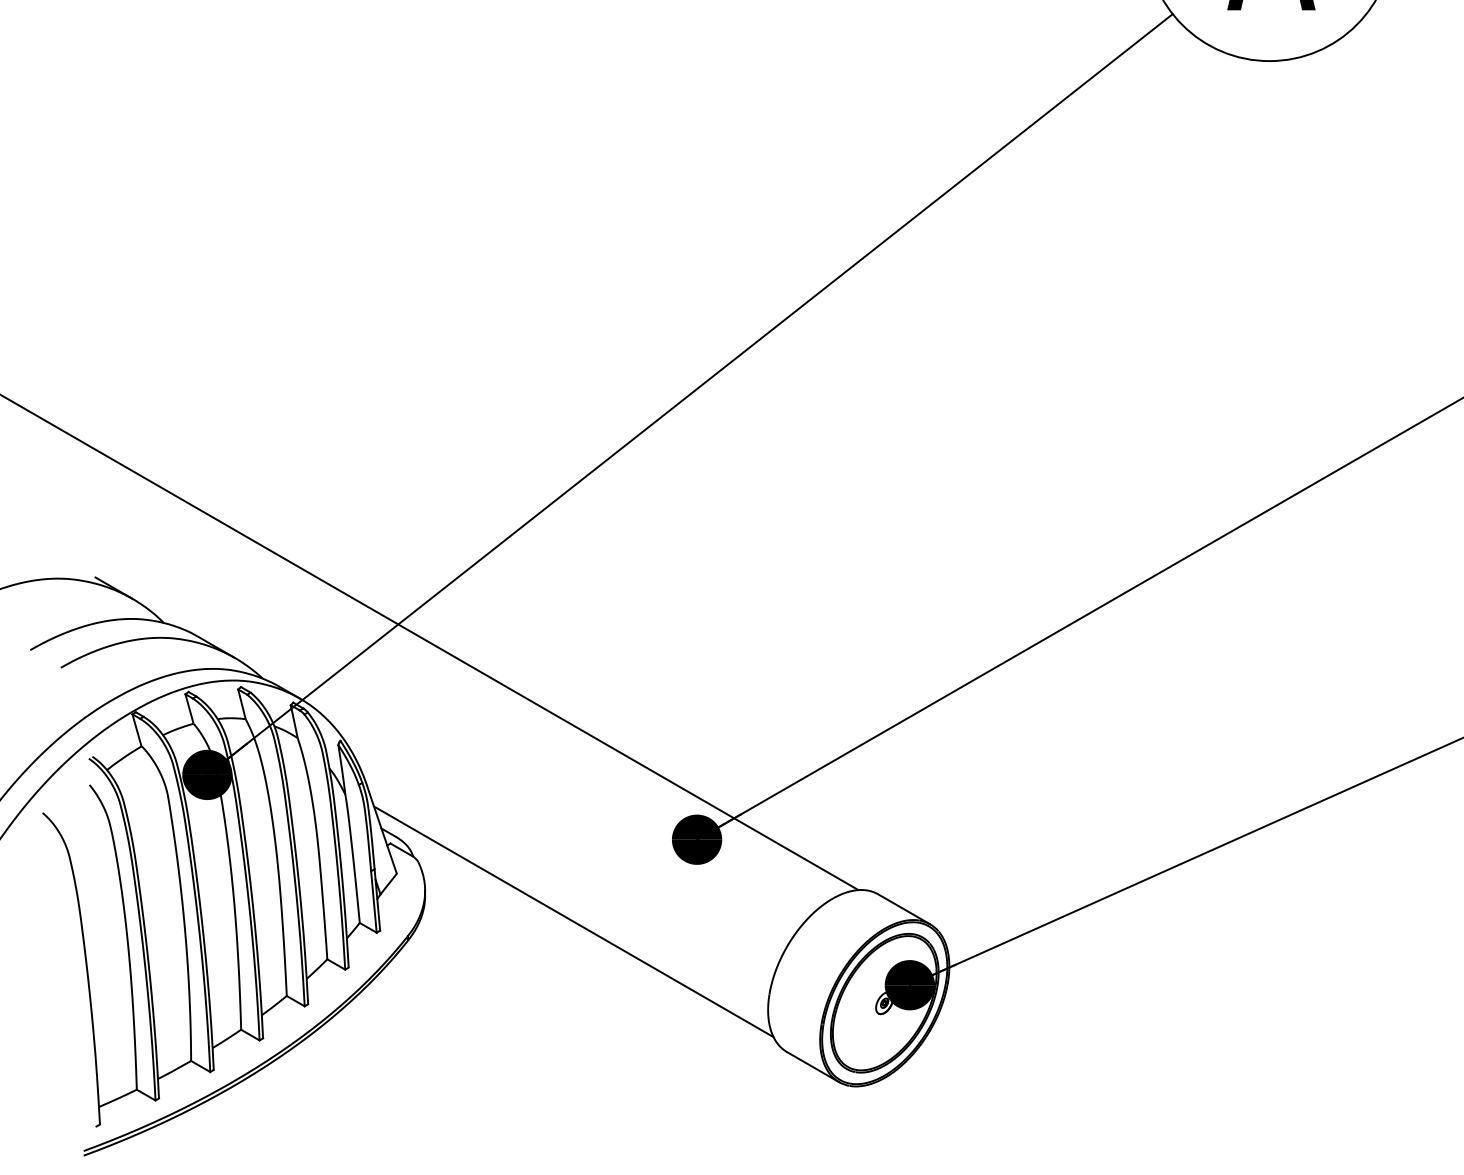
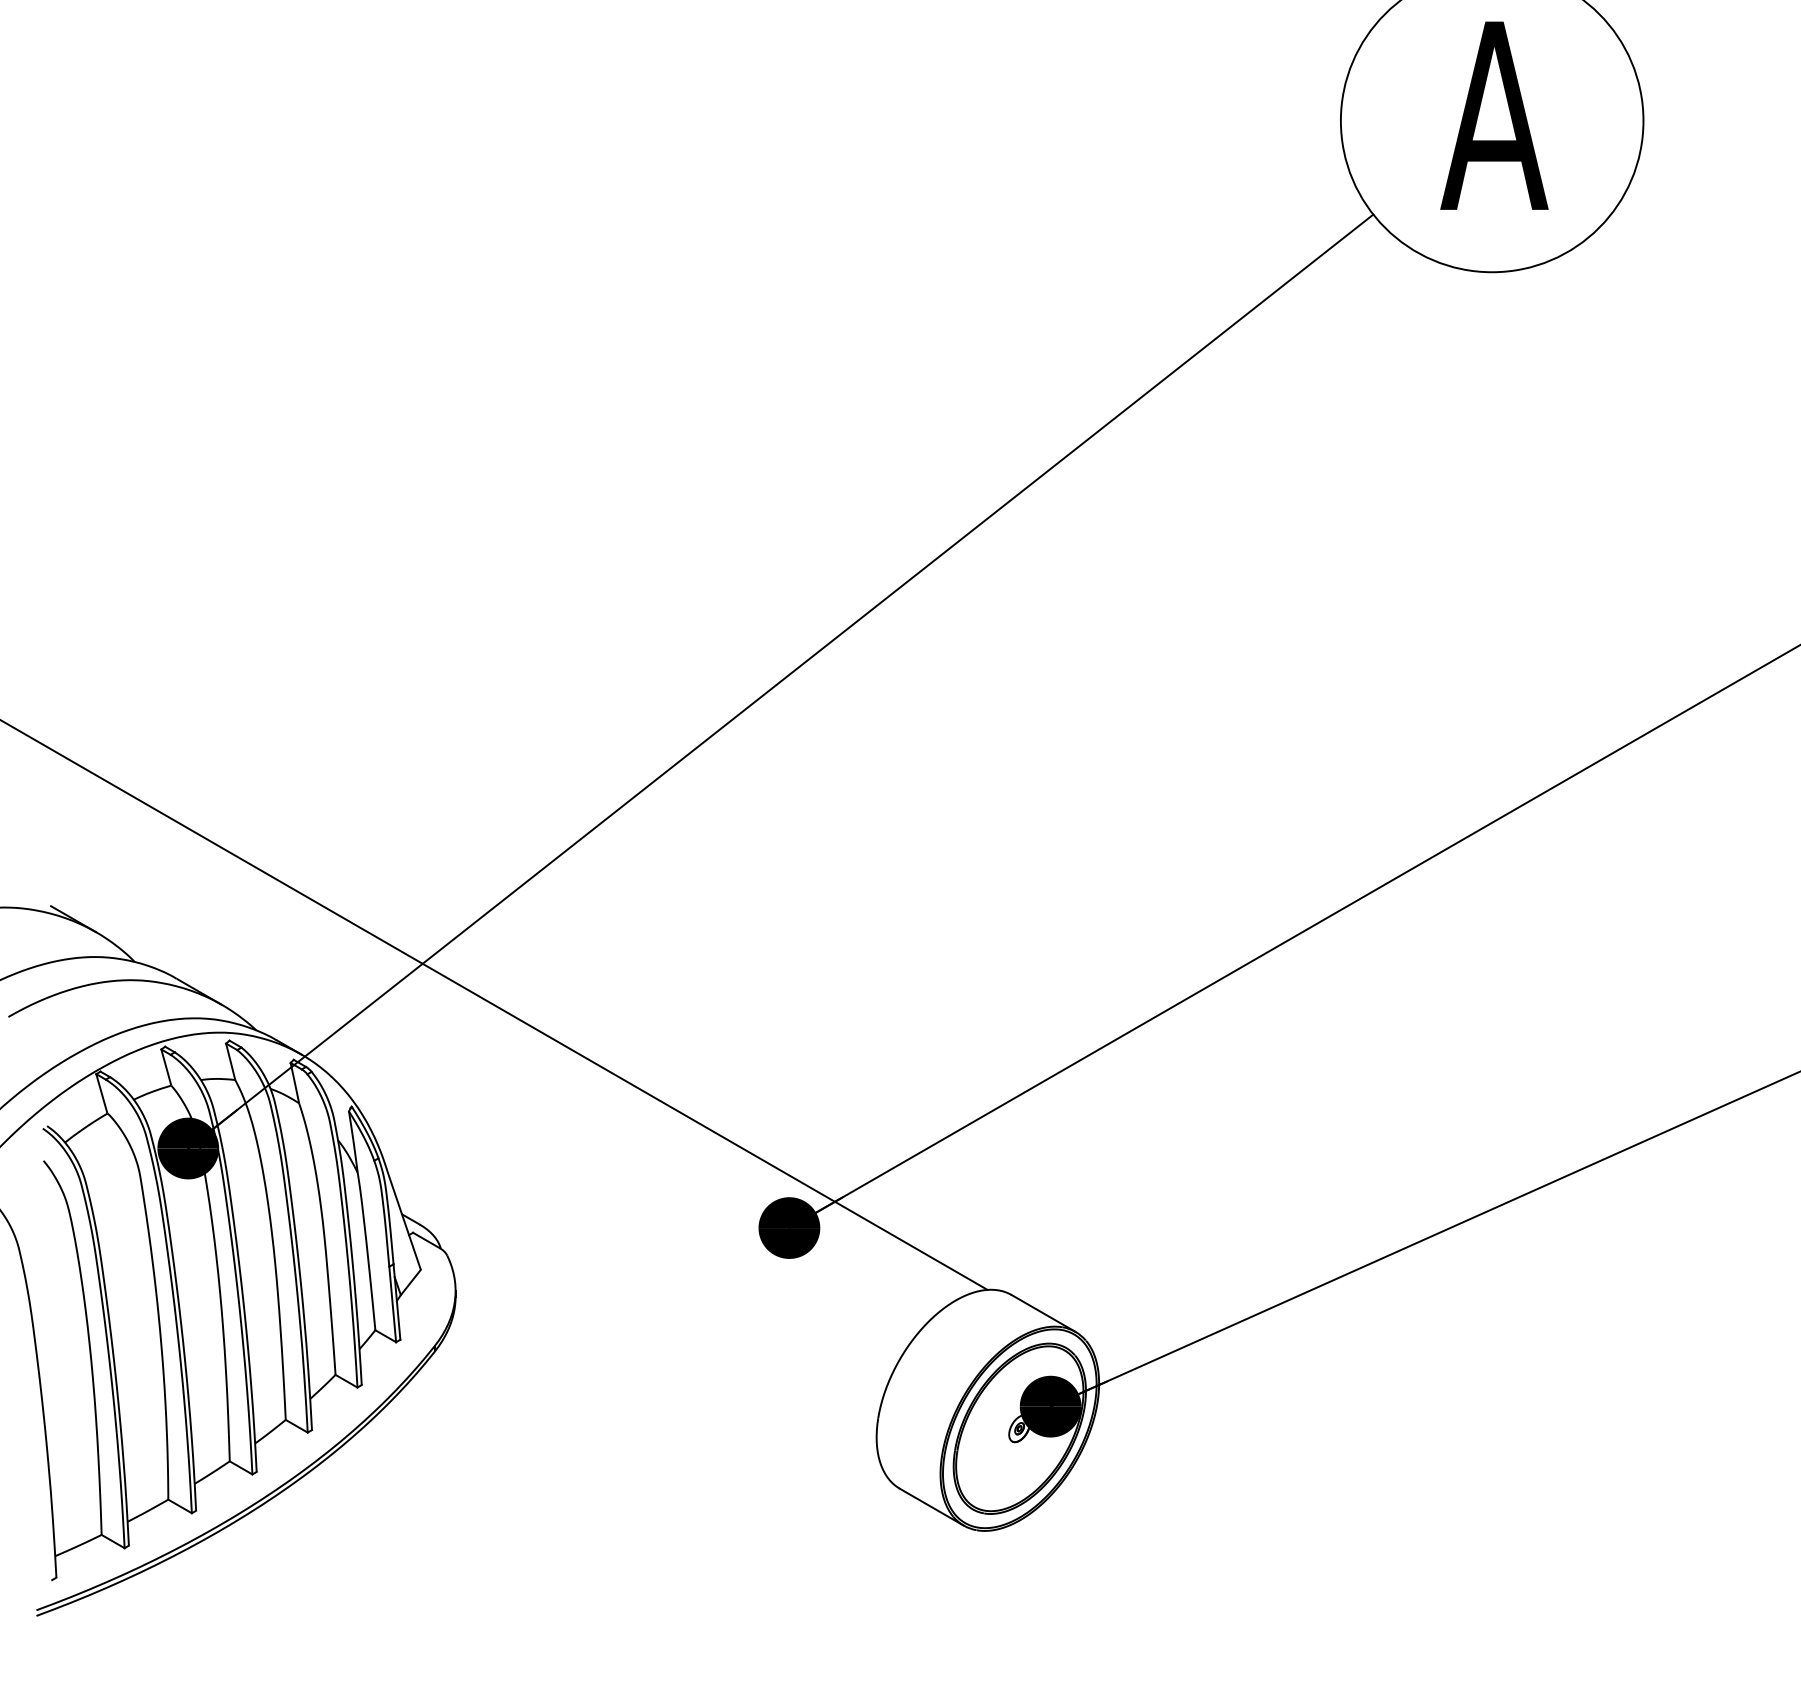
line: (573, 921) -> (637, 1328), removed

